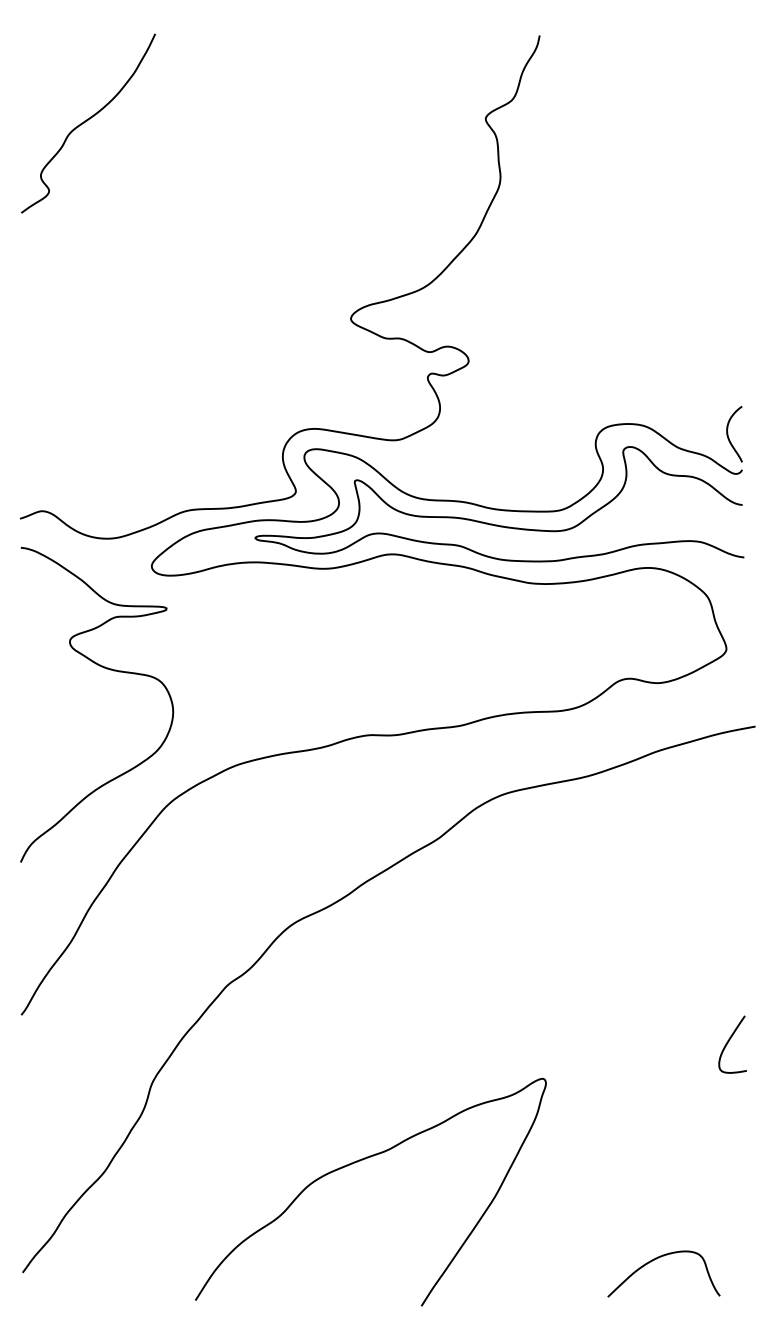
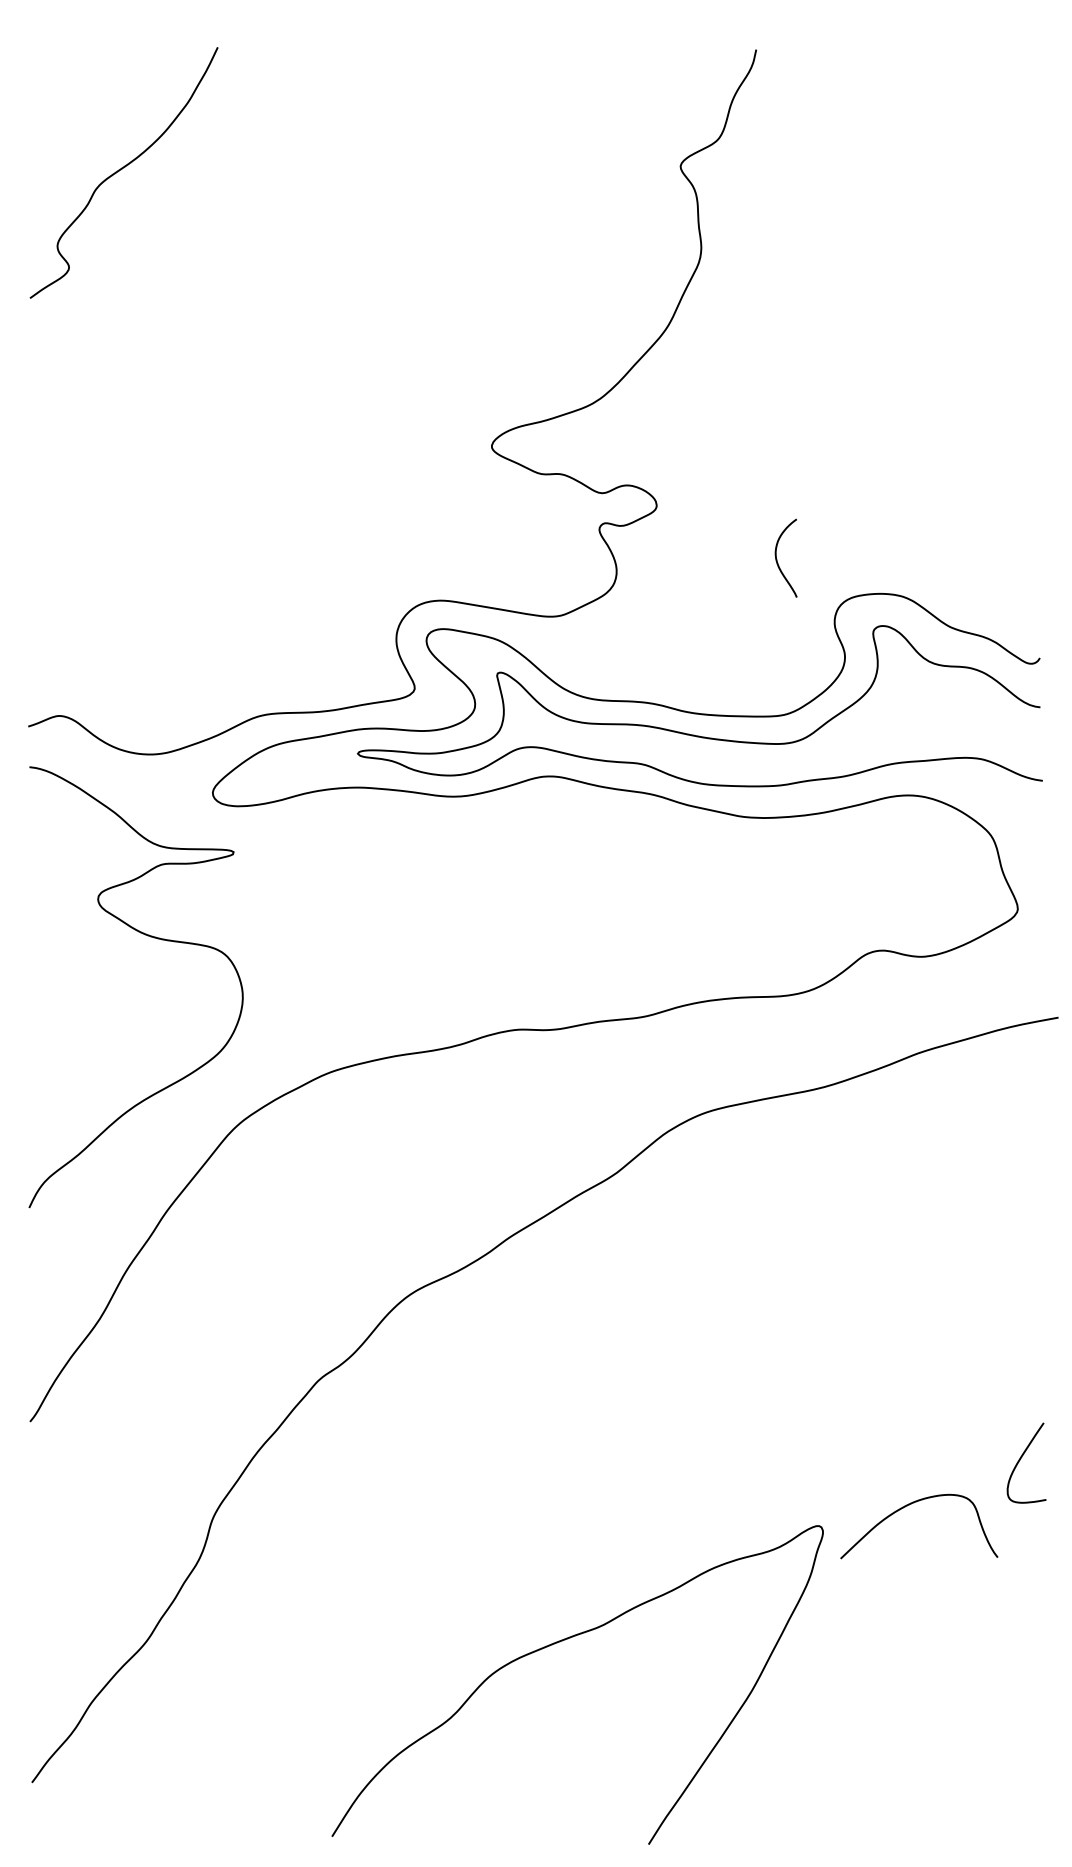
curve: (728, 435) -> (777, 559), moved
curve: (358, 1161) -> (560, 1642), moved
curve: (656, 1259) -> (909, 1505), moved

